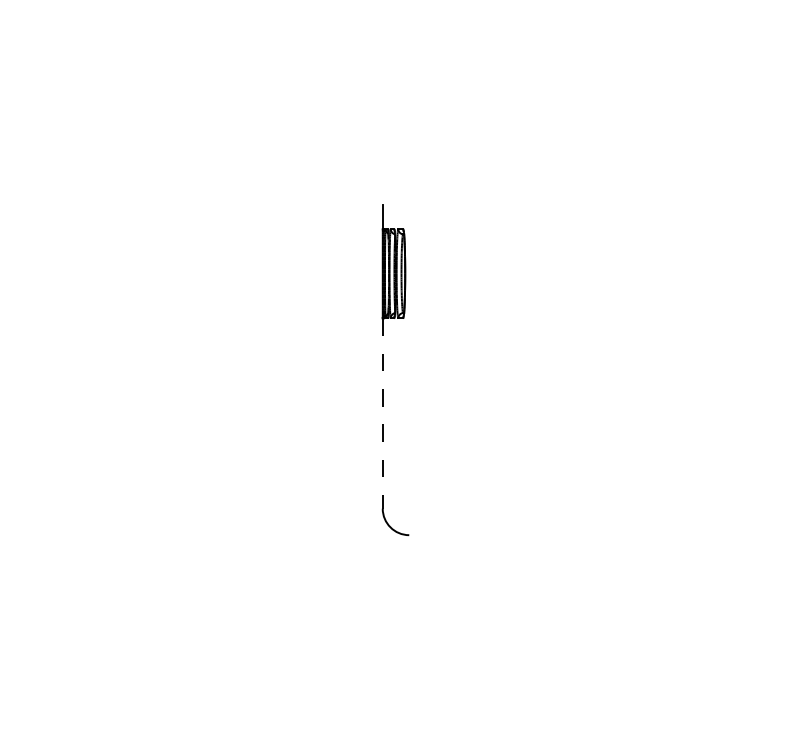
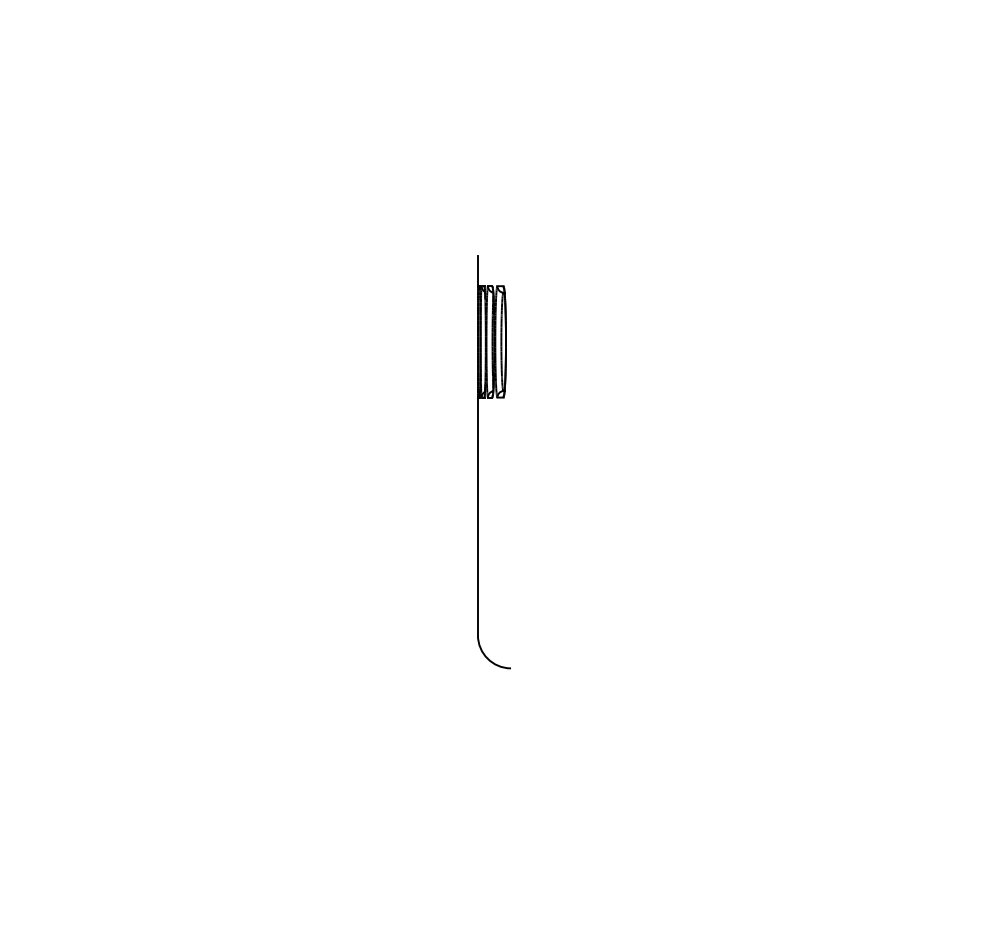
line: (382, 413) -> (477, 516), dashed -> solid

